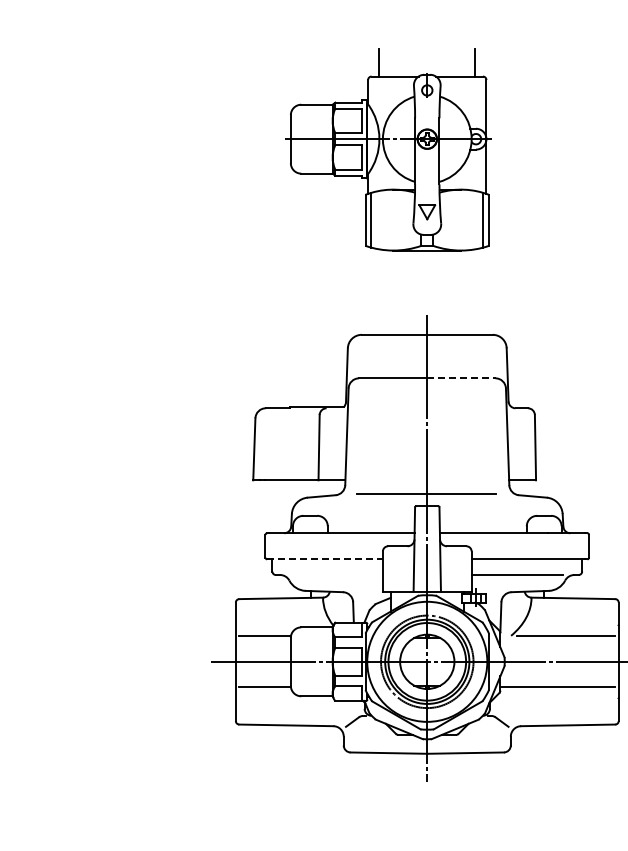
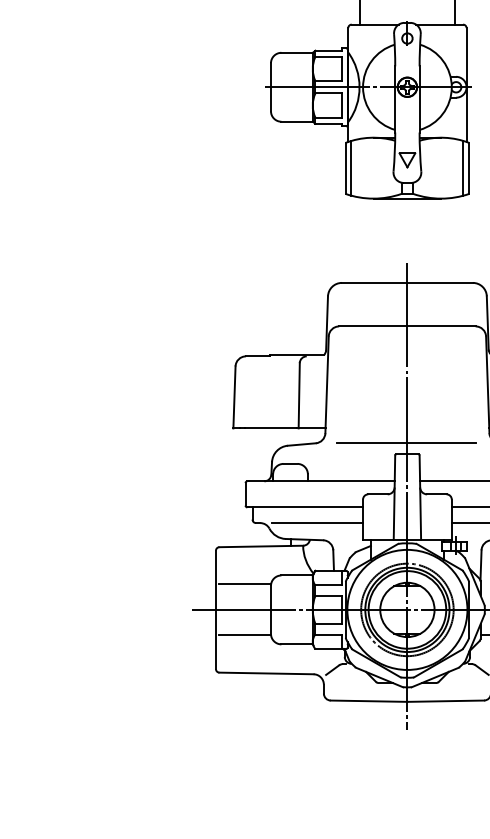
line: (461, 378) -> (441, 326), dashed -> solid
line: (325, 559) -> (305, 507), dashed -> solid
line: (336, 575) -> (316, 523), added

